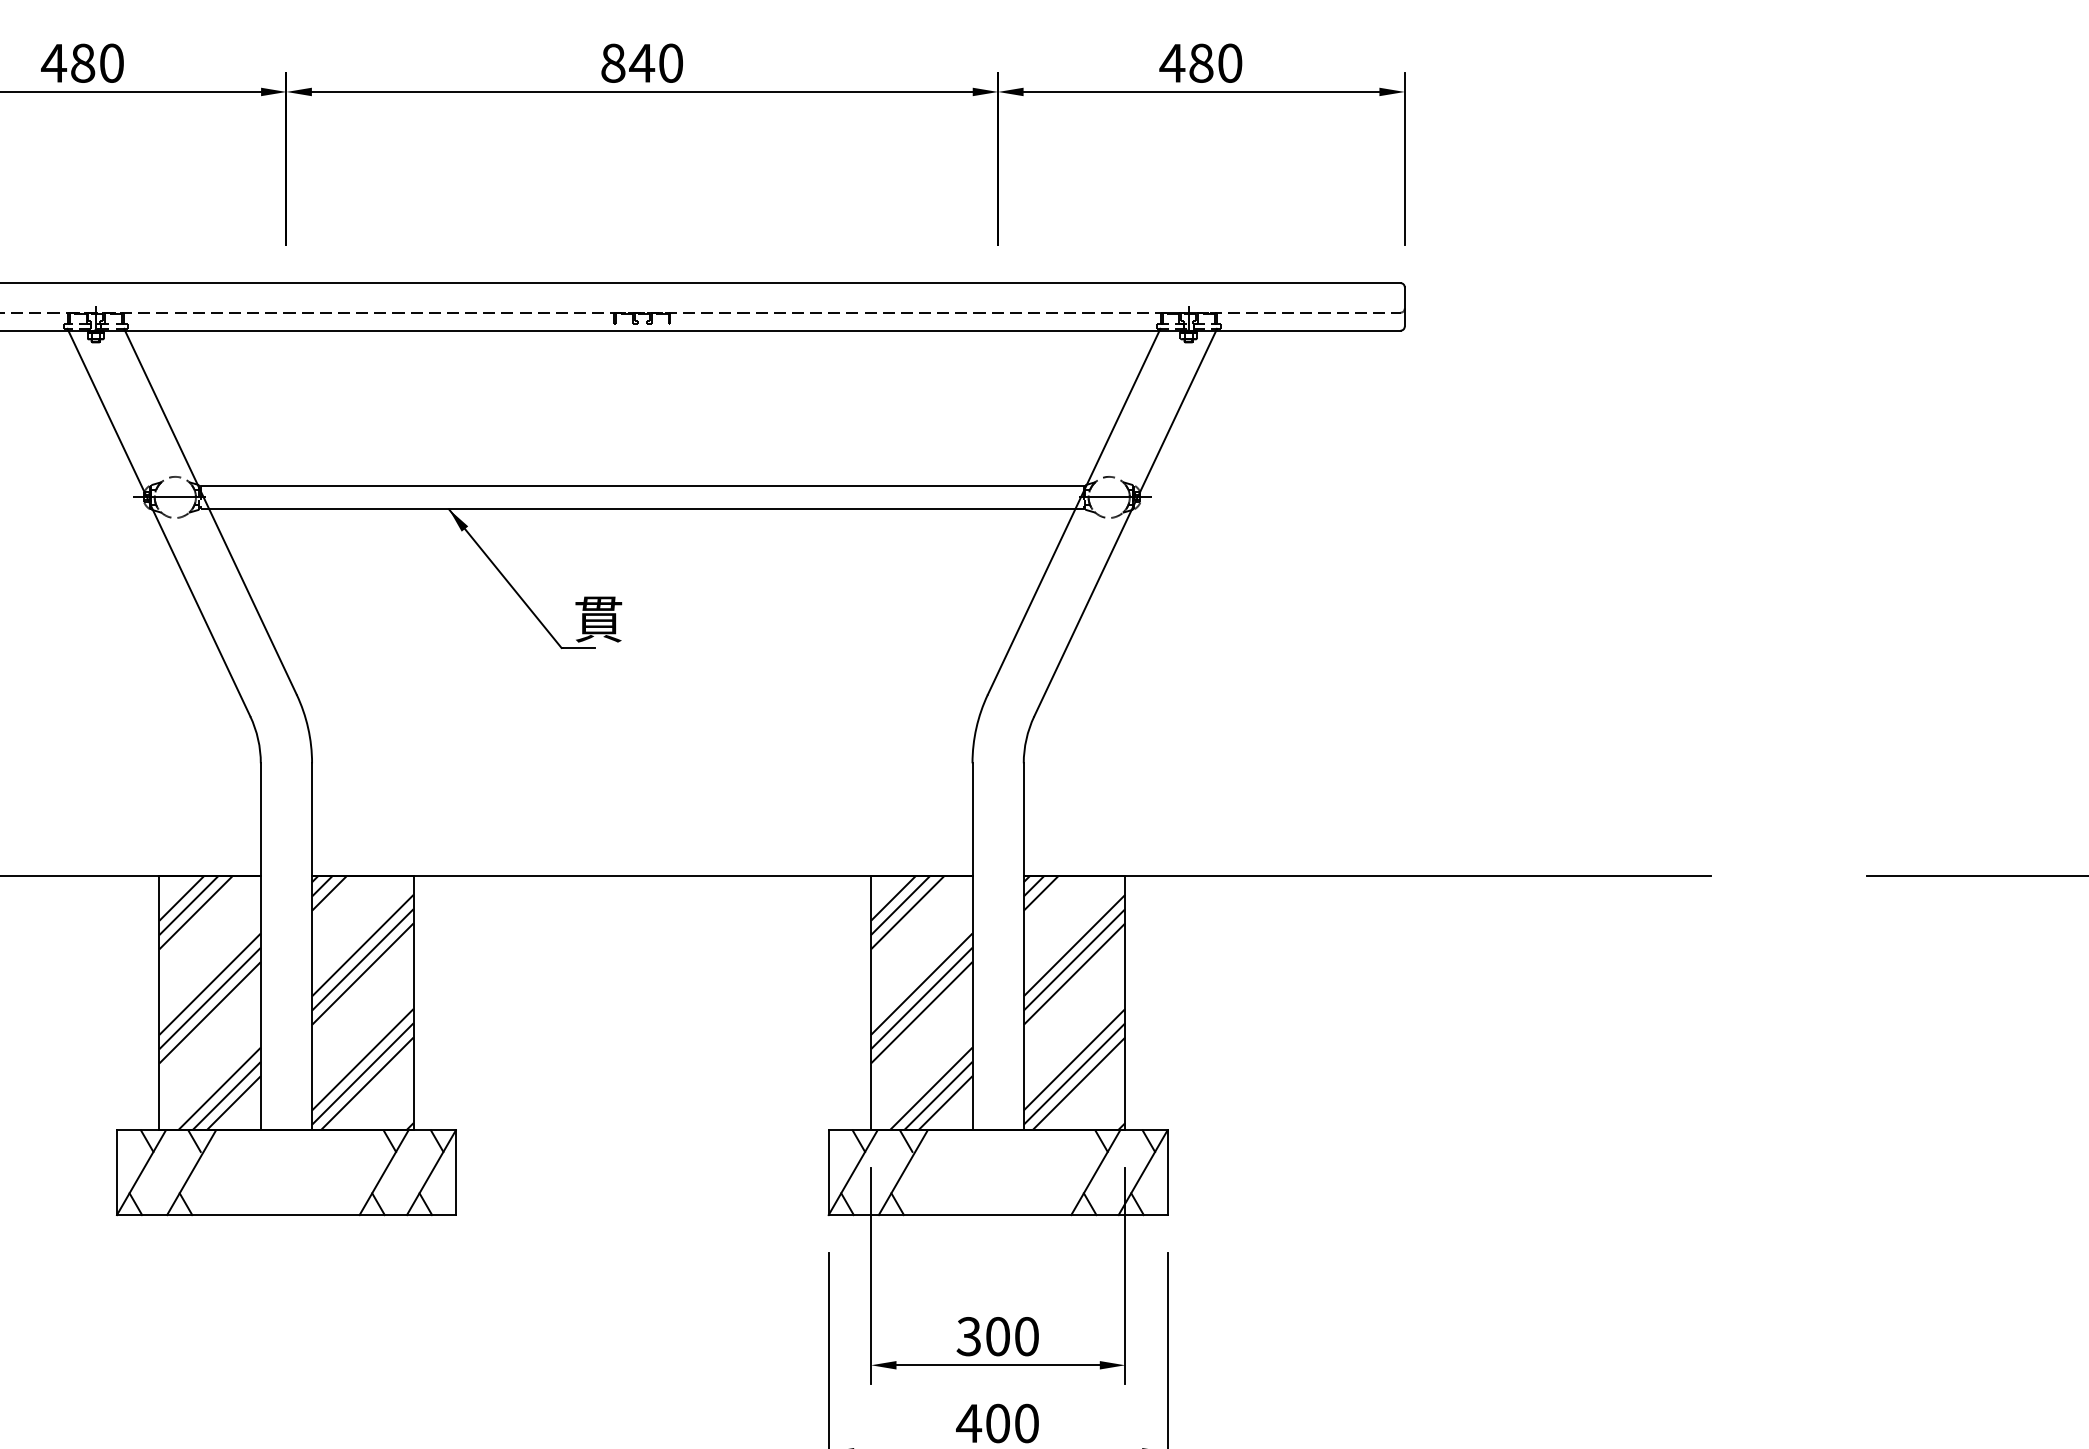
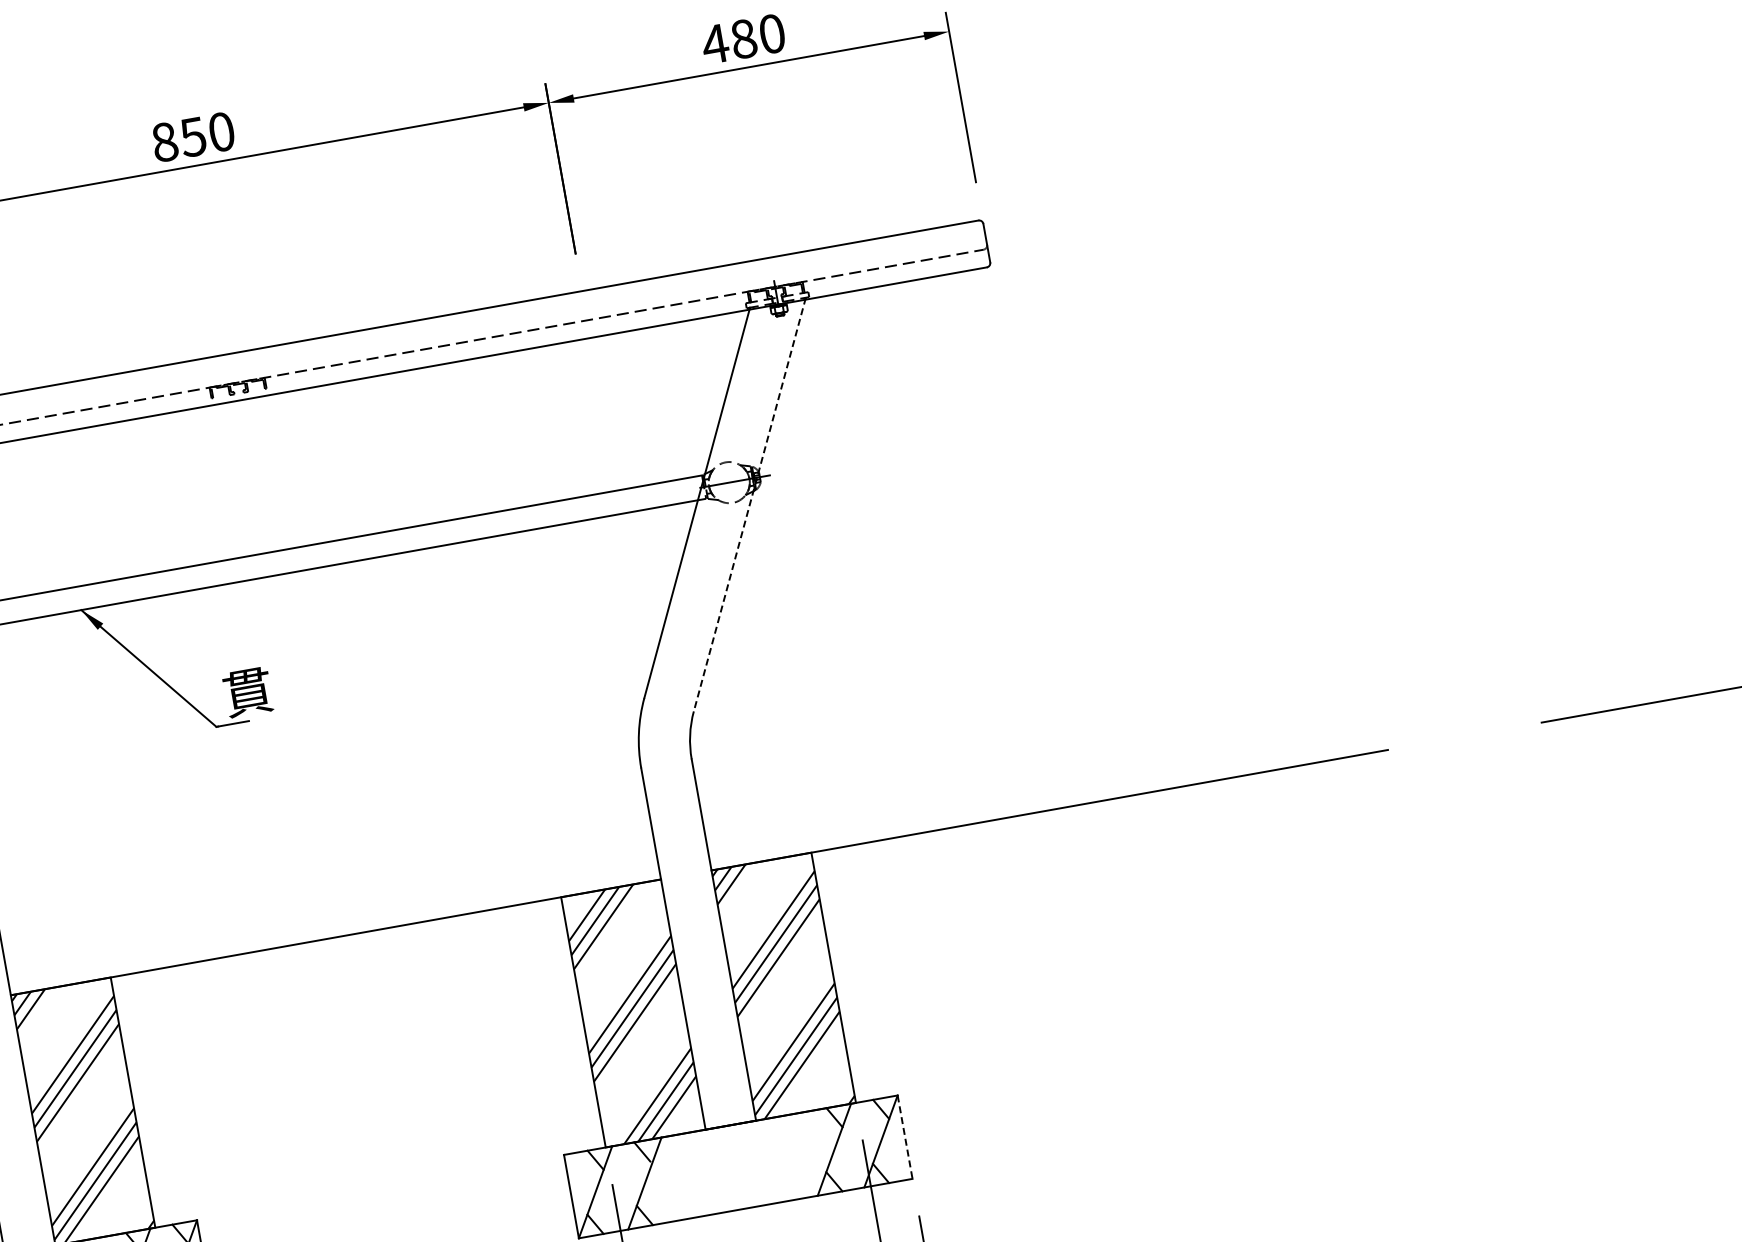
text: (642, 63) -> (193, 137), 840 -> 850
line: (1125, 523) -> (749, 505), solid -> dashed
line: (1167, 1173) -> (905, 1137), solid -> dashed

